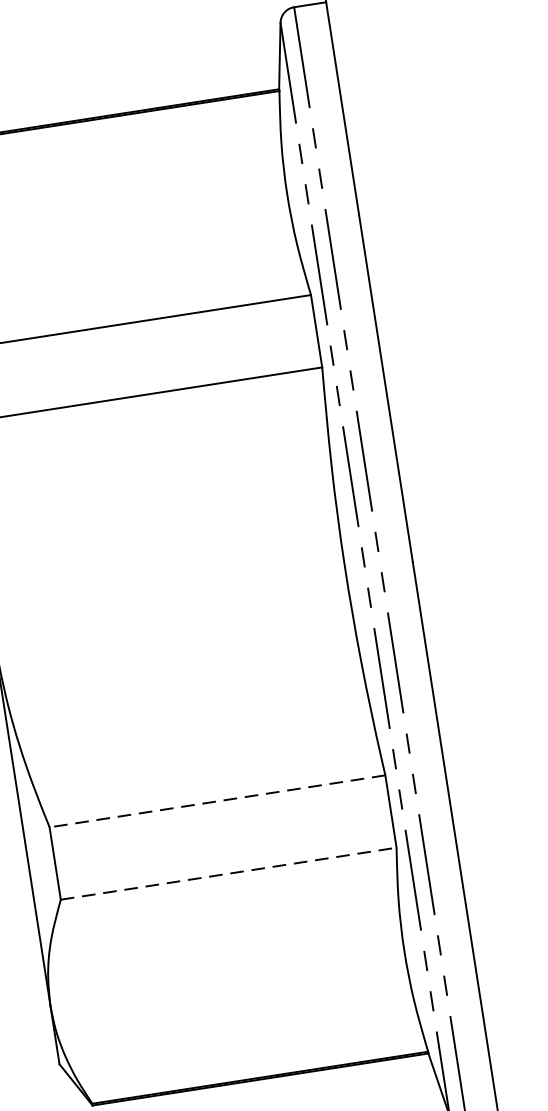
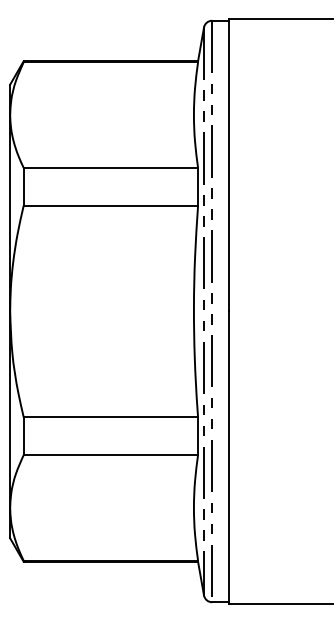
line: (216, 801) -> (110, 417), dashed -> solid
line: (229, 872) -> (111, 454), dashed -> solid

